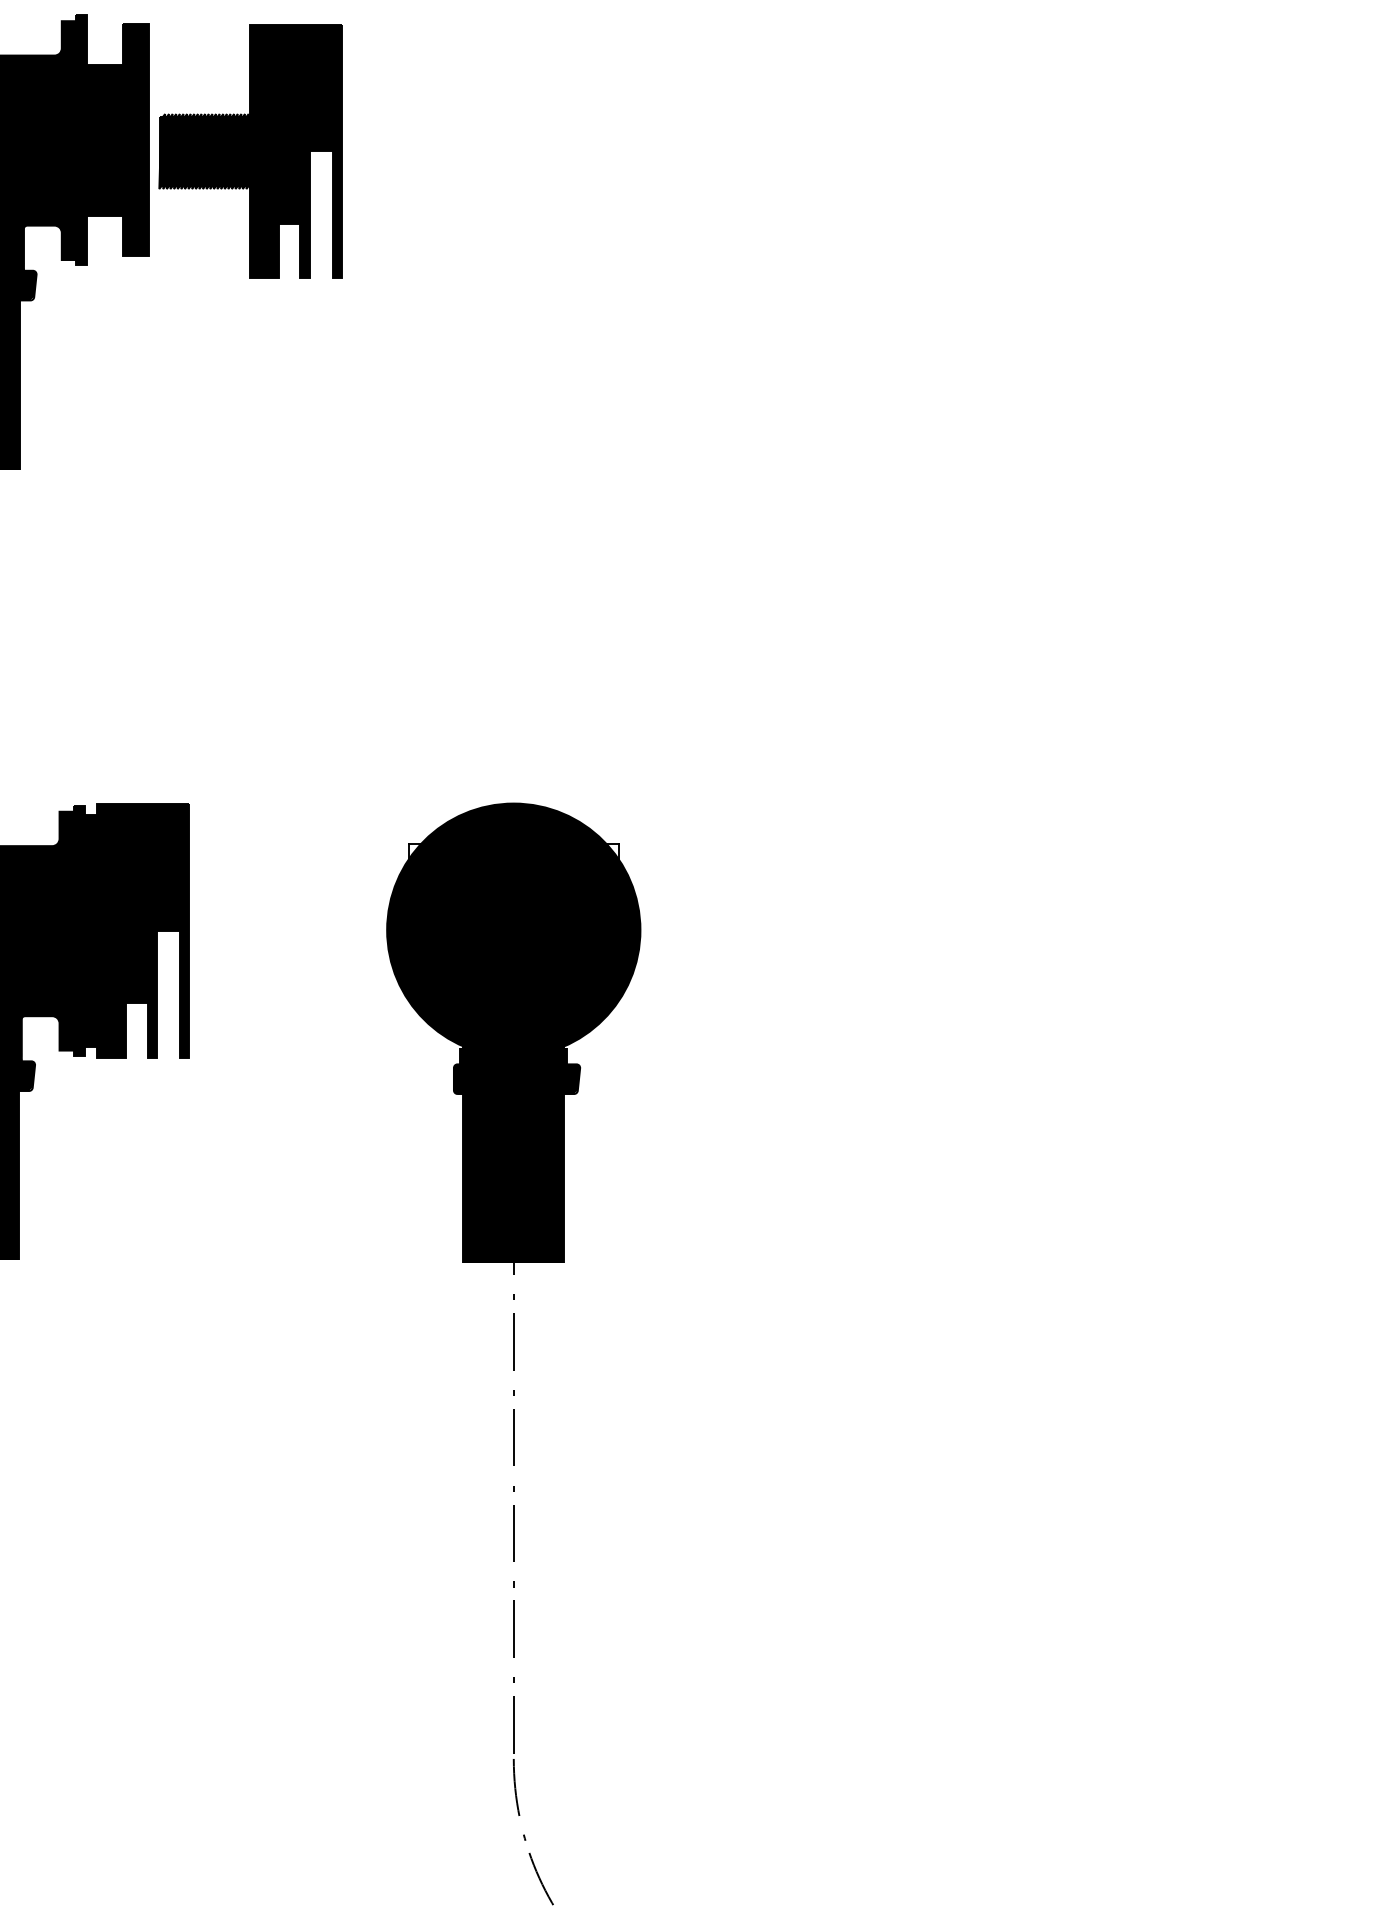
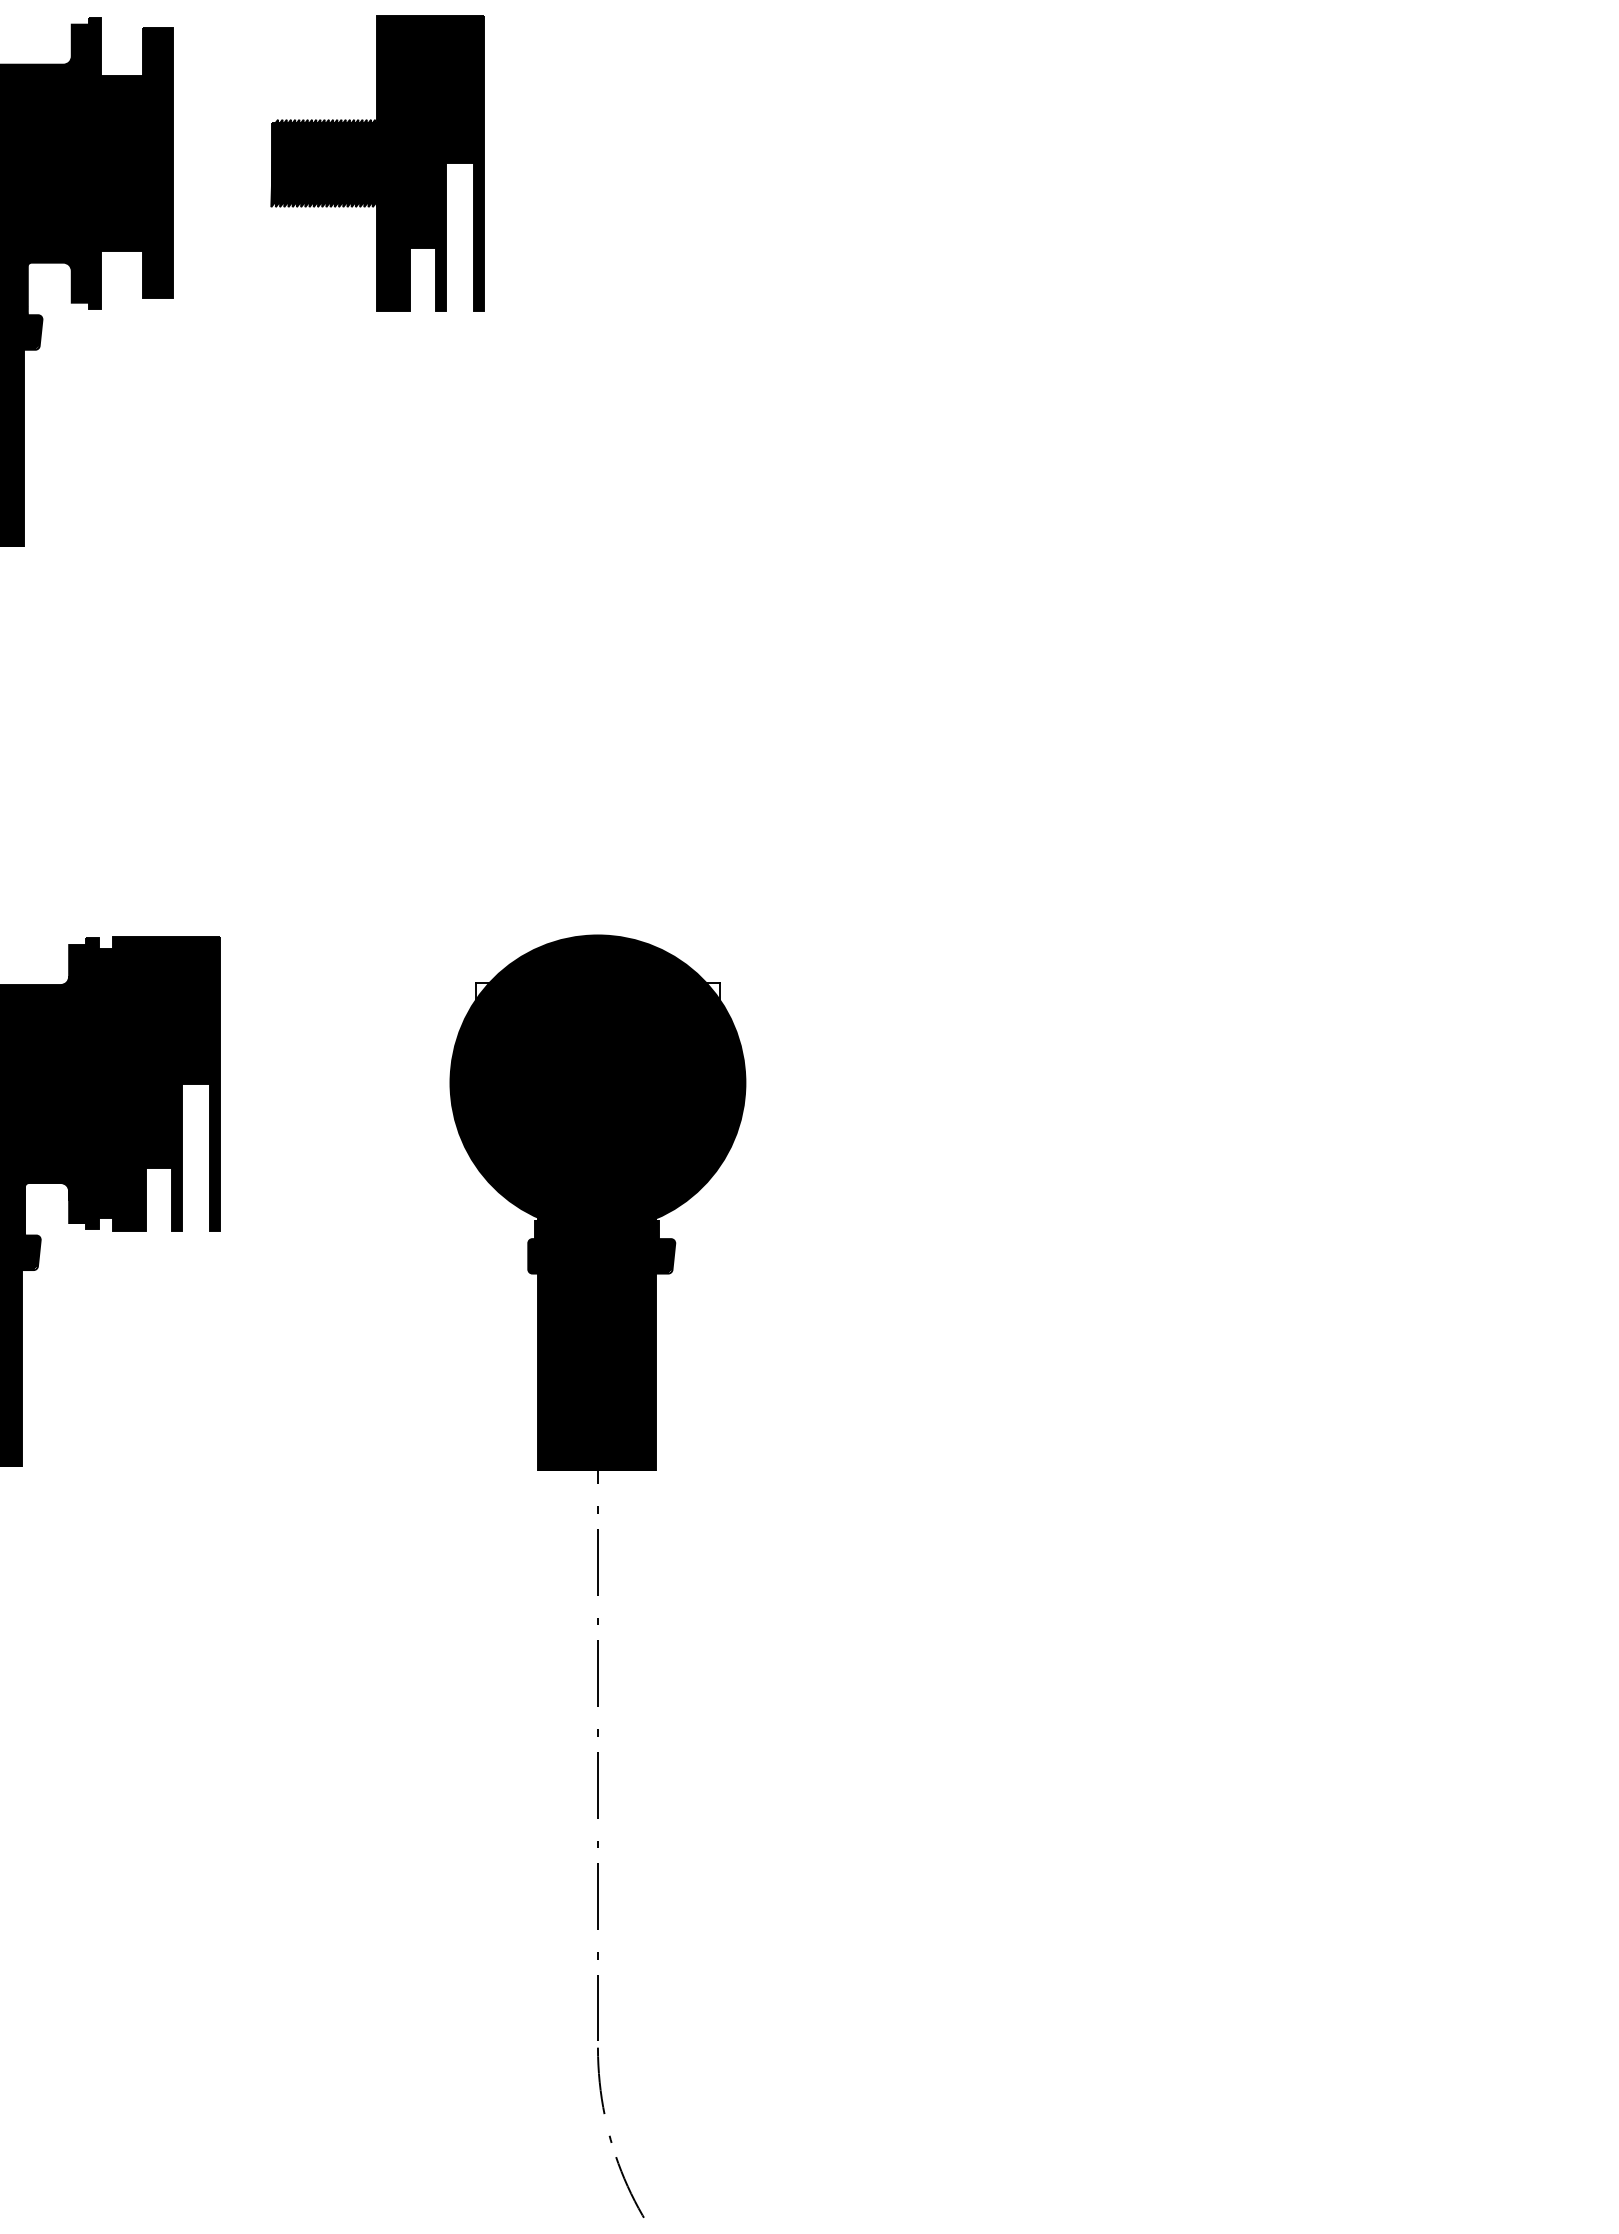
part: (250, 151) -> (377, 163), moved

